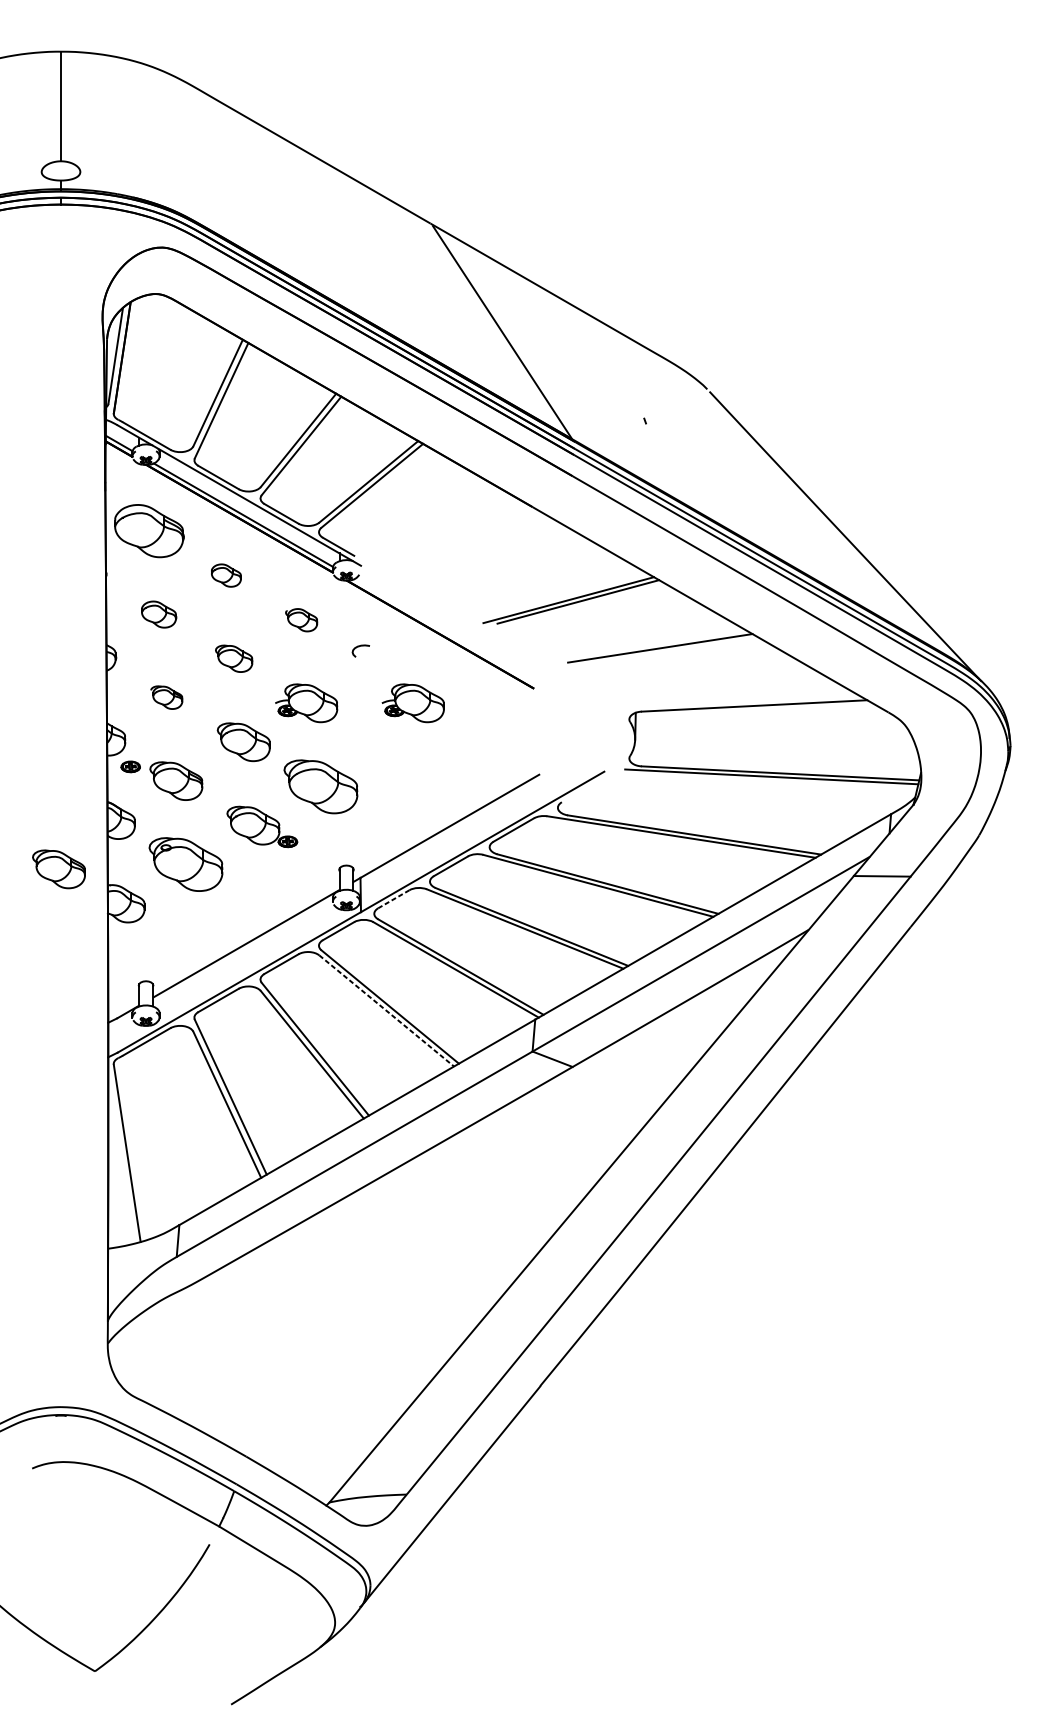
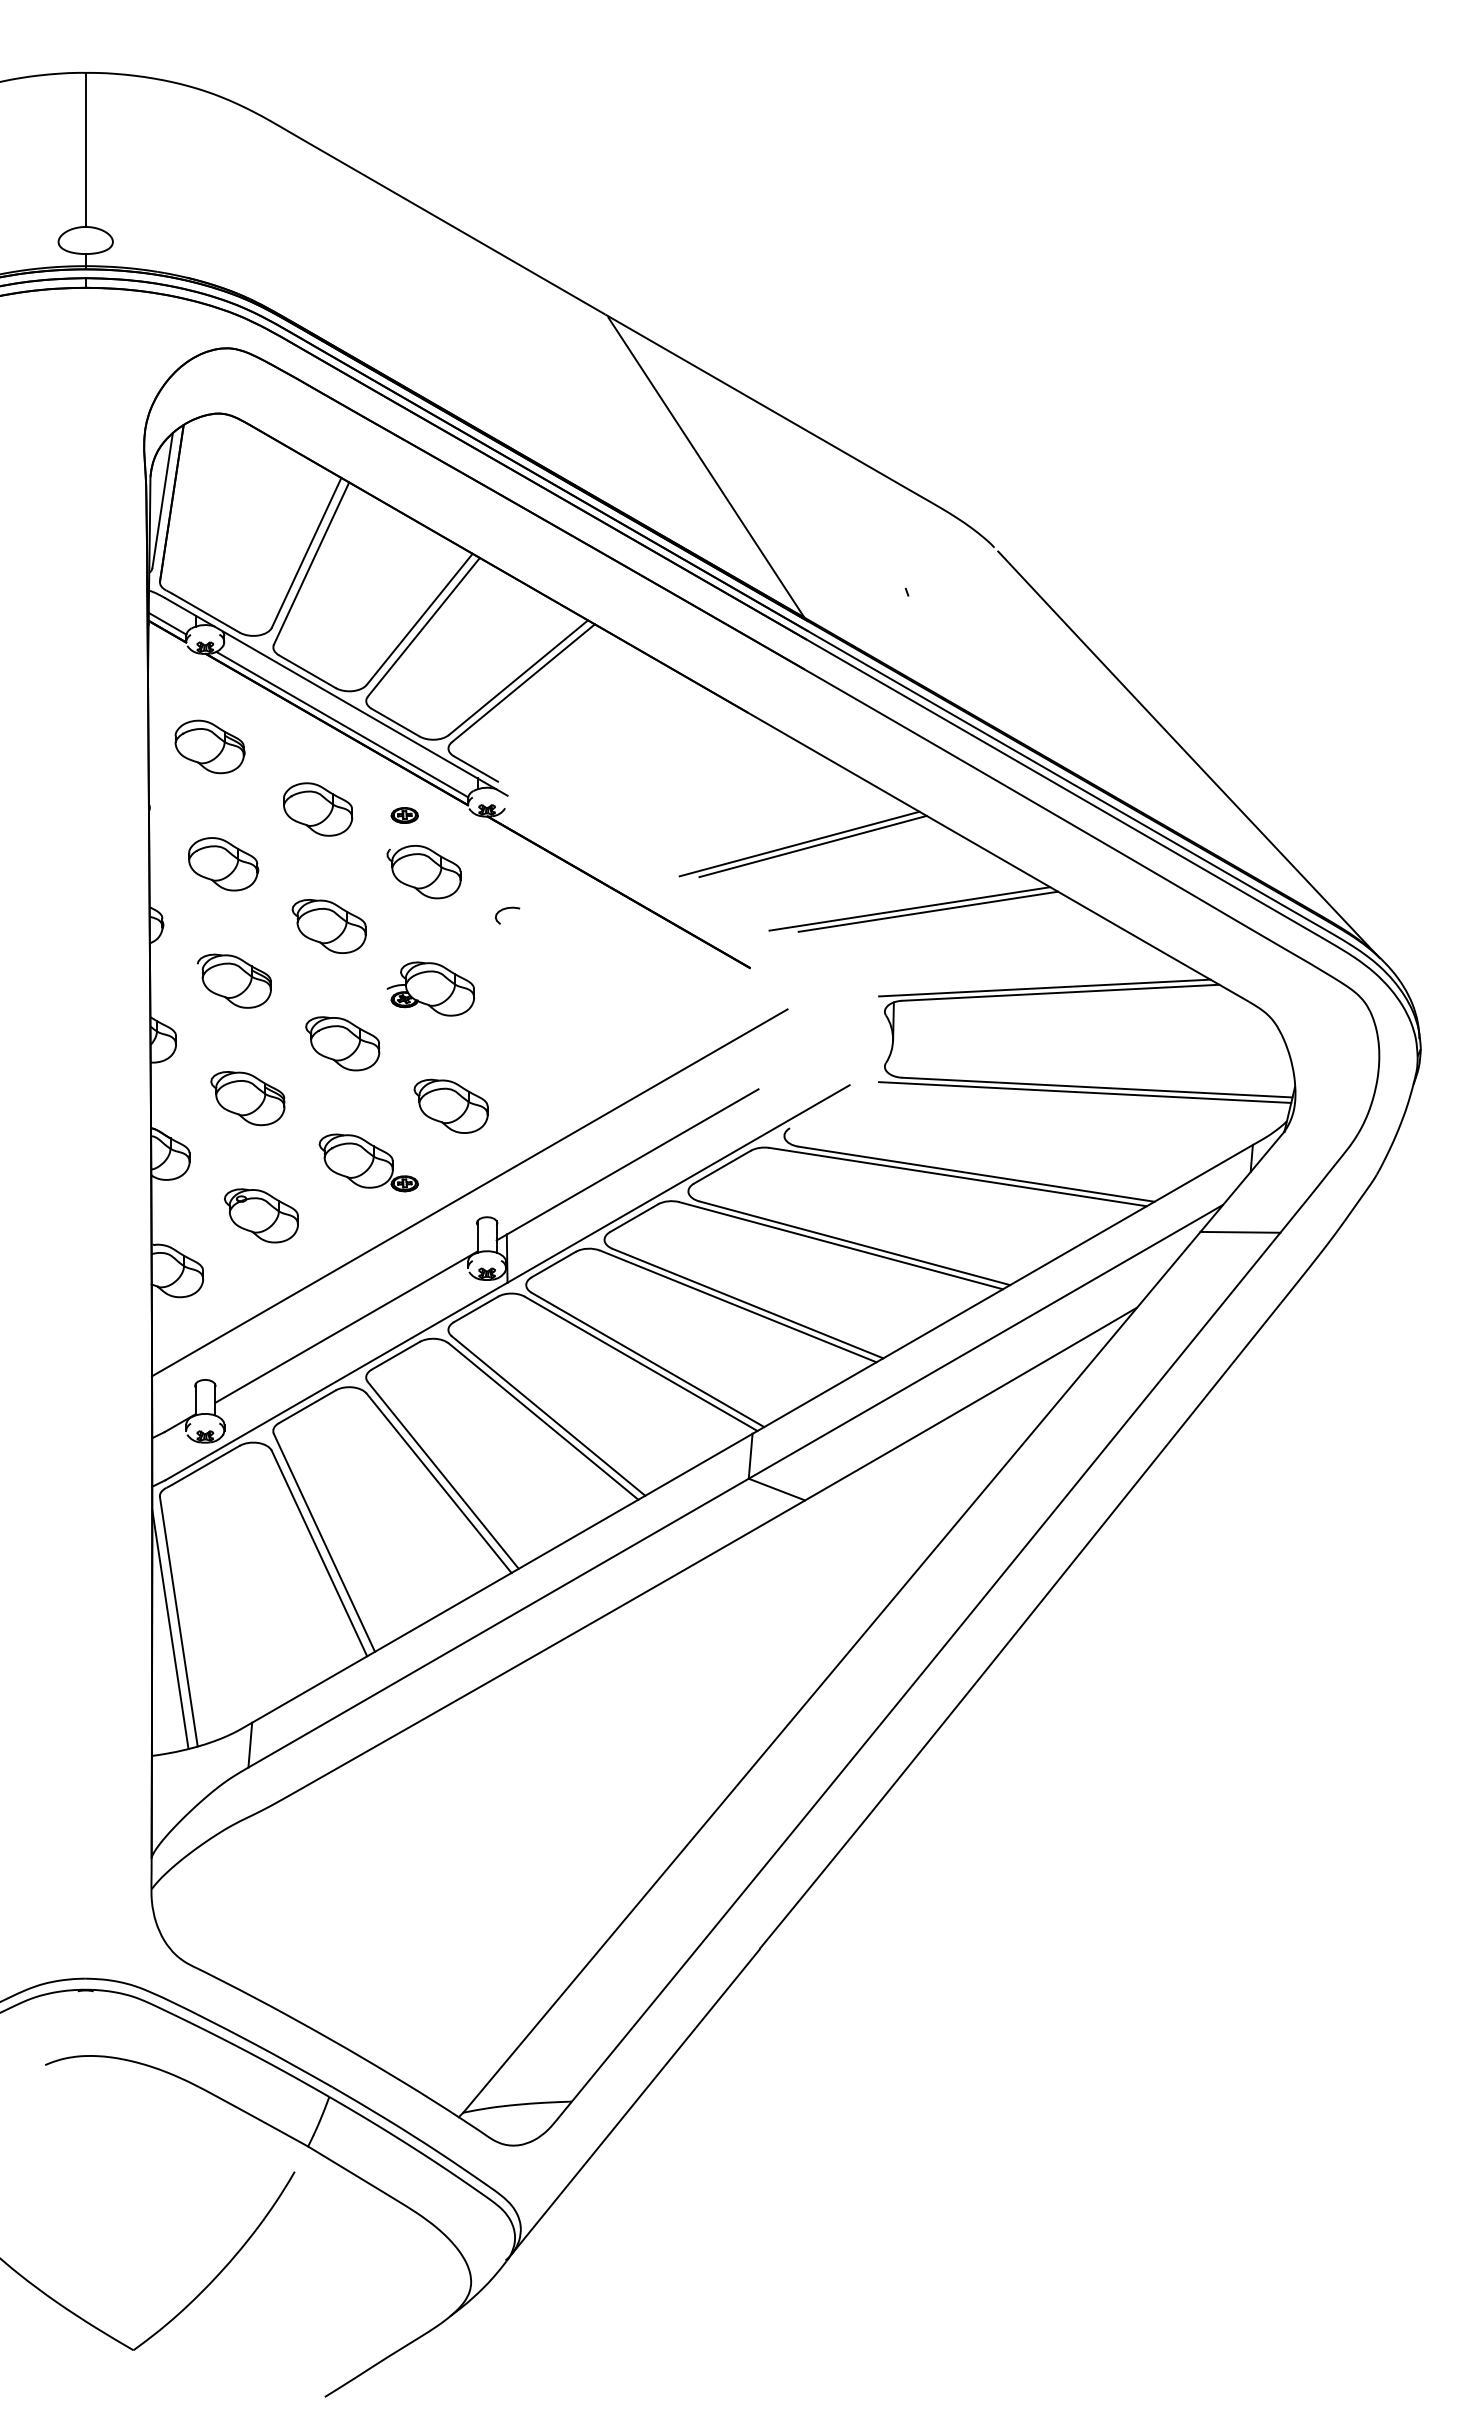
part: (149, 530) -> (209, 746), size x0.71
part: (226, 575) -> (318, 809), size x1.67
part: (158, 614) -> (223, 864), size x1.43
part: (301, 620) -> (423, 872), size x1.67
line: (646, 646) -> (909, 908), added
part: (233, 658) -> (328, 926), size x1.43
part: (166, 697) -> (234, 980), size x1.67
part: (412, 702) -> (580, 988), removed
line: (742, 702) -> (1044, 987), added
part: (130, 766) -> (404, 815), moved
part: (320, 786) -> (450, 1105), size x0.71
line: (333, 847) -> (469, 1192), added
part: (186, 864) -> (261, 1215), size x0.71
part: (58, 869) -> (82, 1222), removed
line: (393, 899) -> (553, 1264), dashed -> solid
line: (386, 1010) -> (543, 1421), dashed -> solid
line: (121, 1158) -> (170, 1629), added

